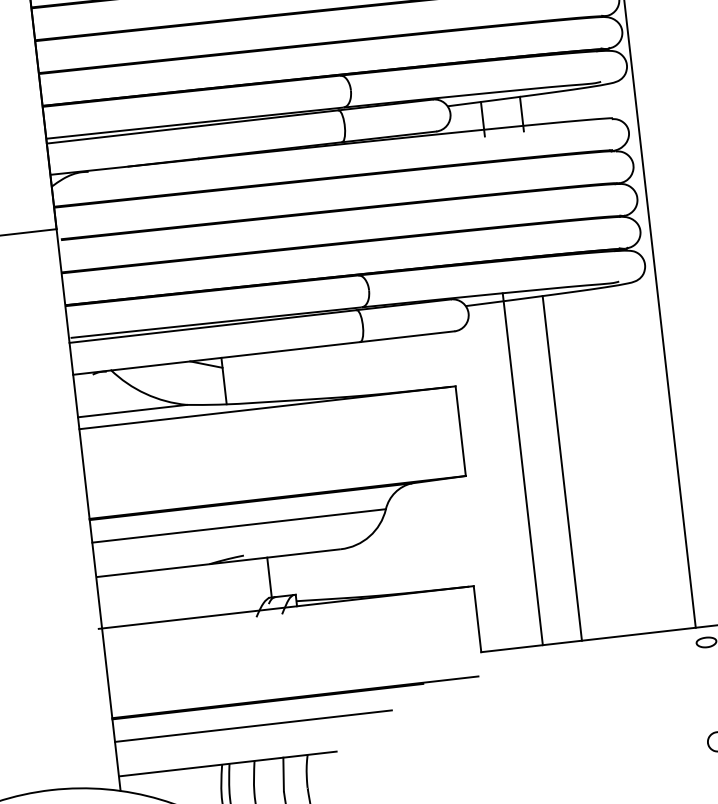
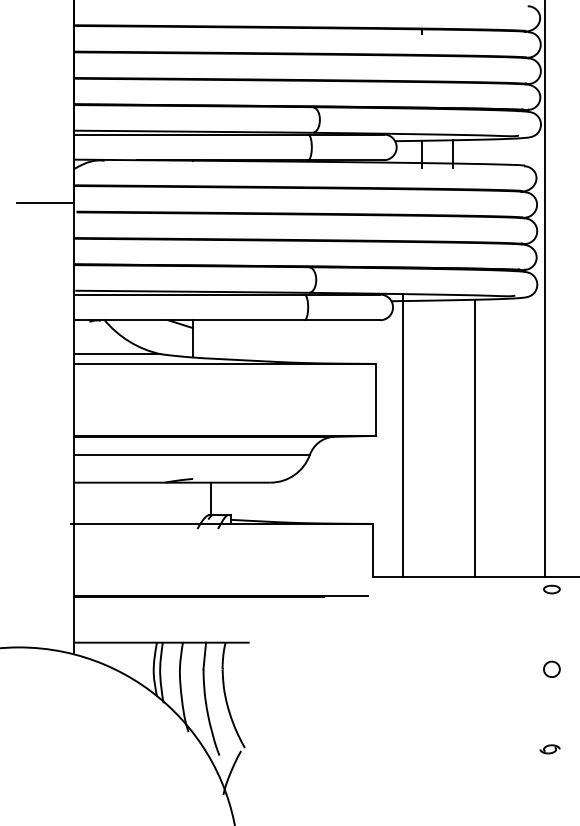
line: (562, 468) -> (475, 438), moved
line: (522, 469) -> (402, 435), moved
line: (253, 726) -> (185, 615), removed

